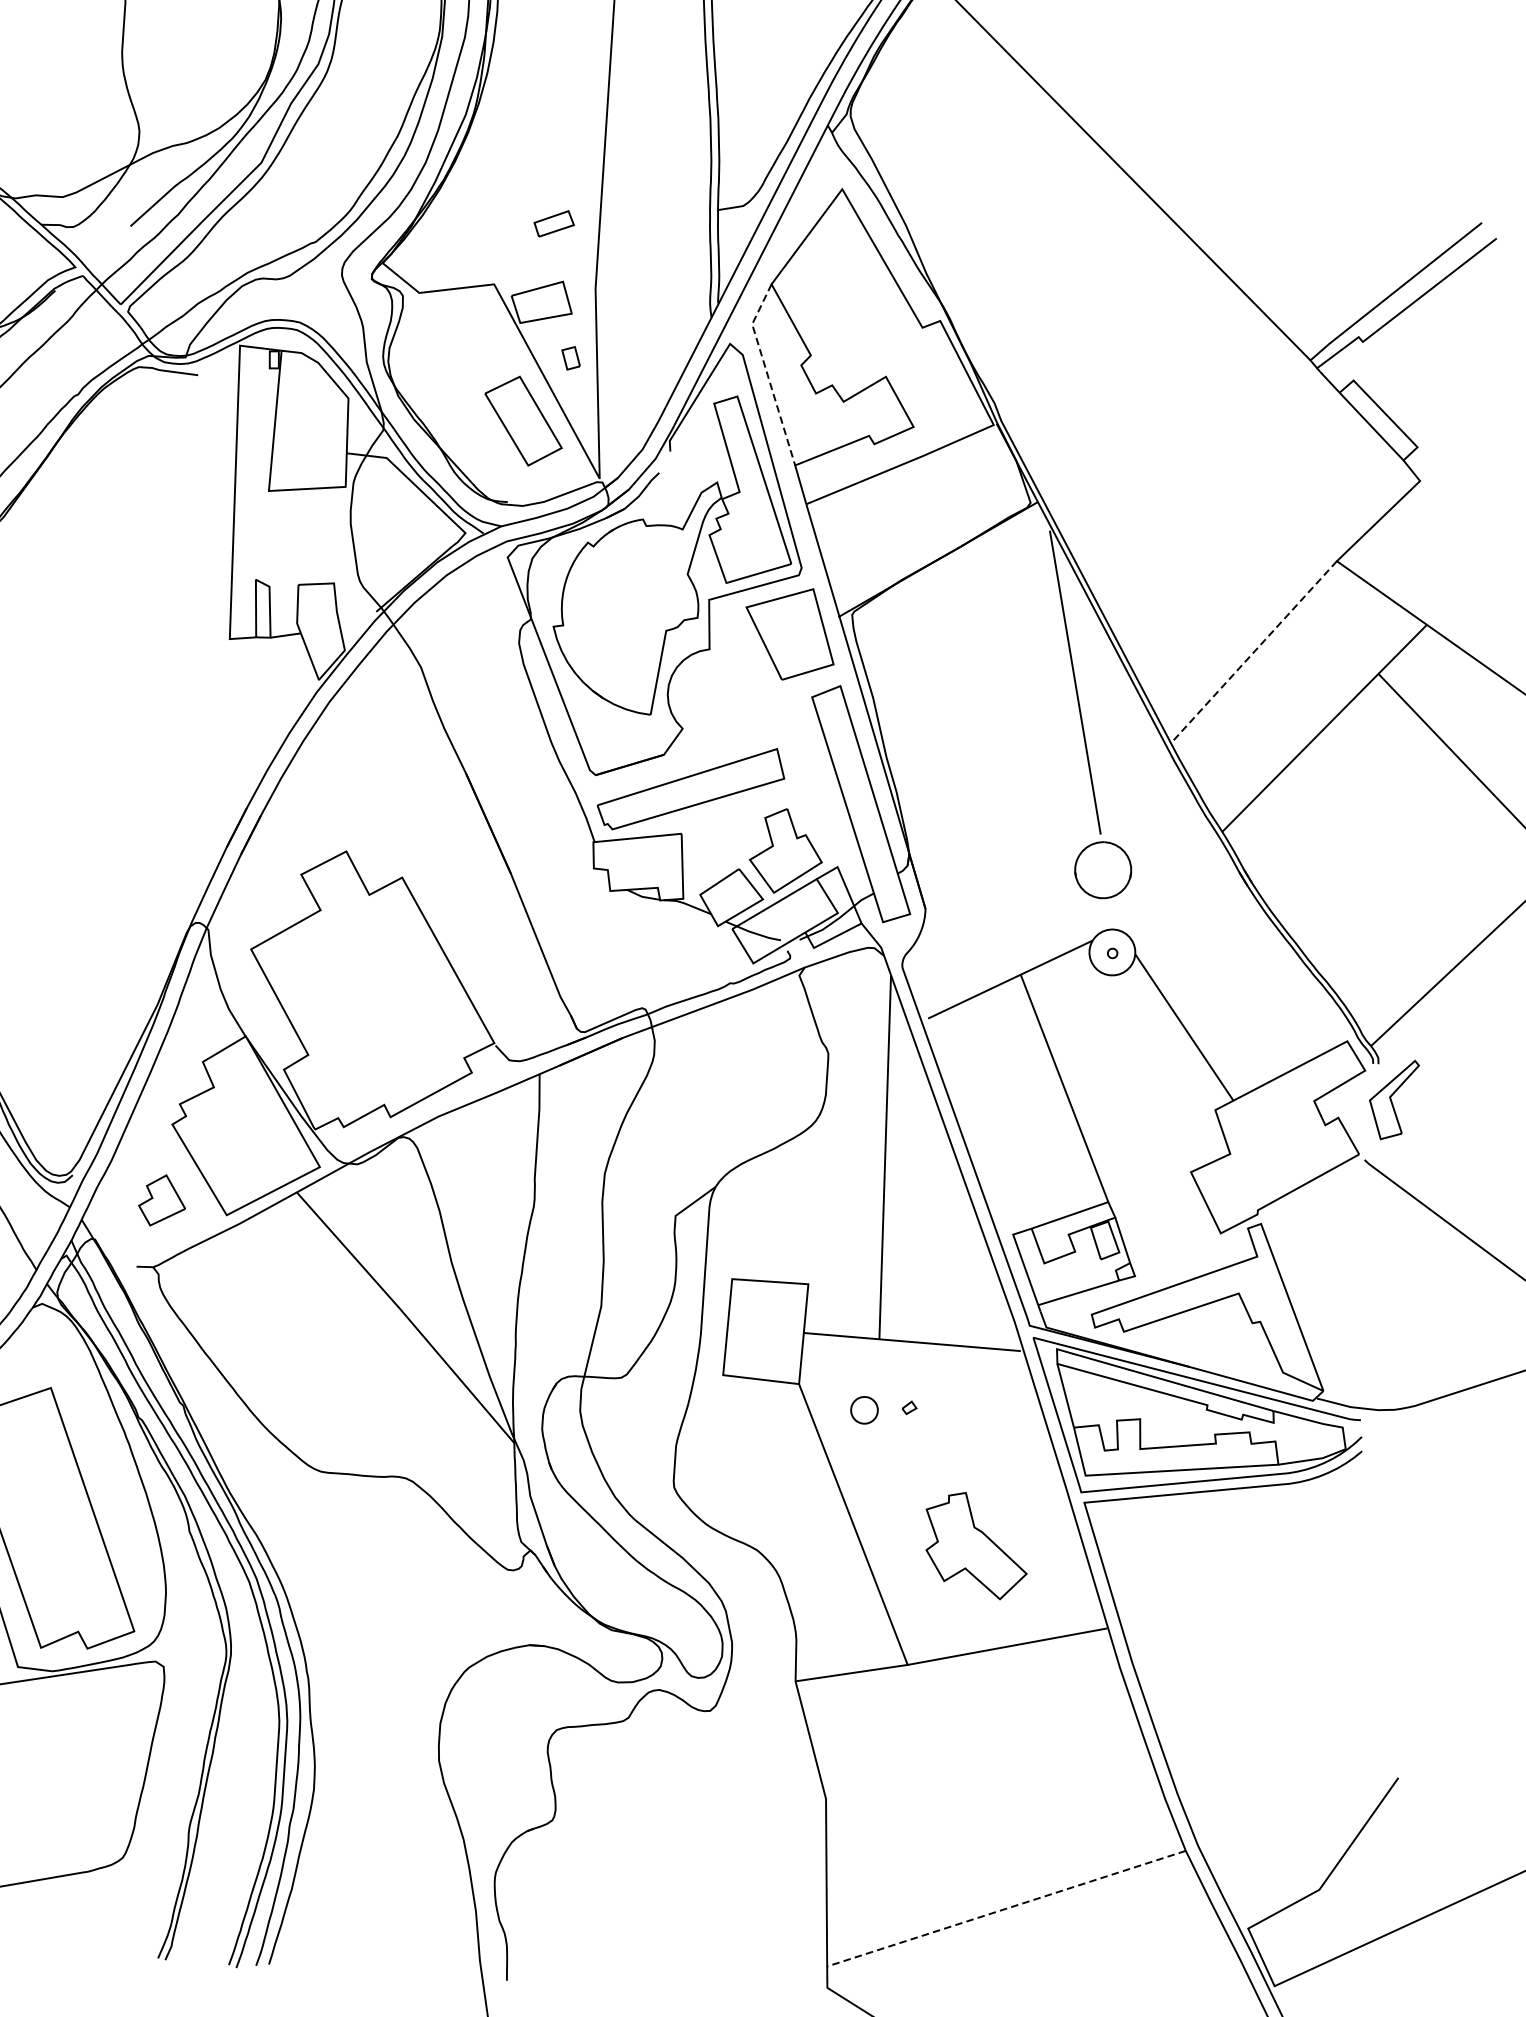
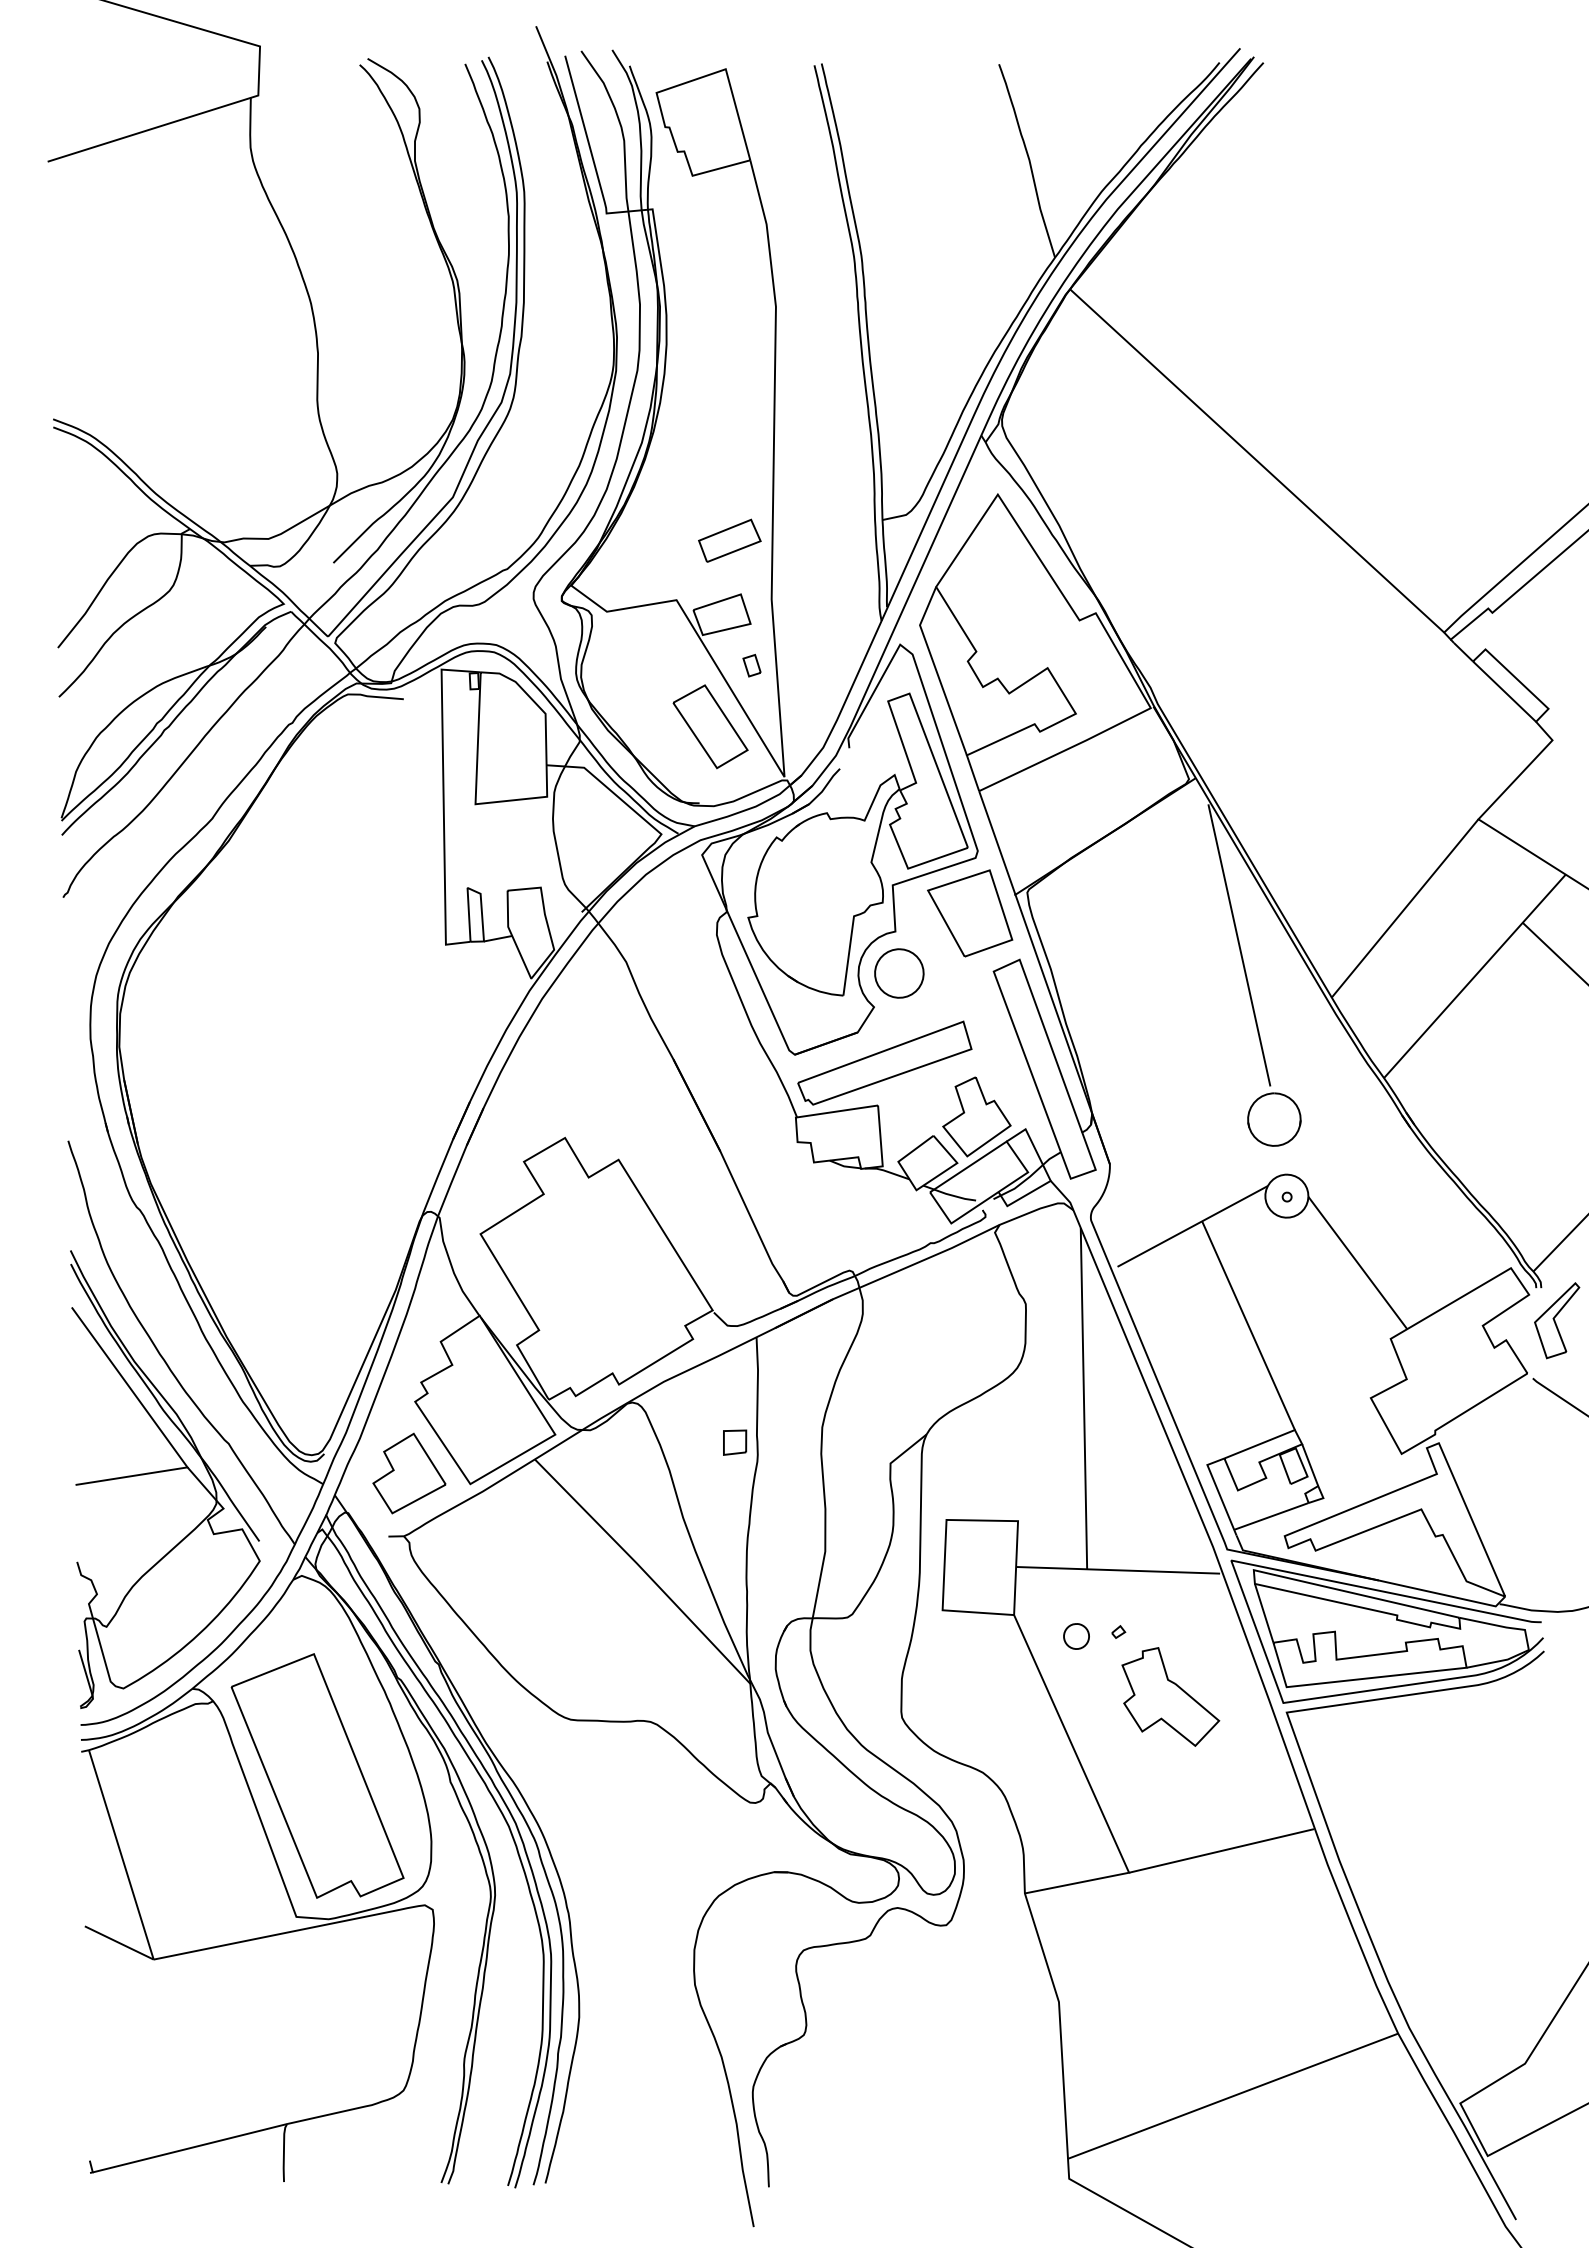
part: (553, 223) -> (729, 540), size x1.67
line: (767, 373) -> (936, 670), dashed -> solid
line: (1253, 653) -> (1404, 909), dashed -> solid
part: (711, 694) -> (899, 973), added
part: (511, 1185) -> (735, 1442), added
part: (162, 1200) -> (409, 1473), size x1.67
part: (976, 1545) -> (1170, 1696), moved
line: (1005, 1908) -> (1232, 2096), dashed -> solid

